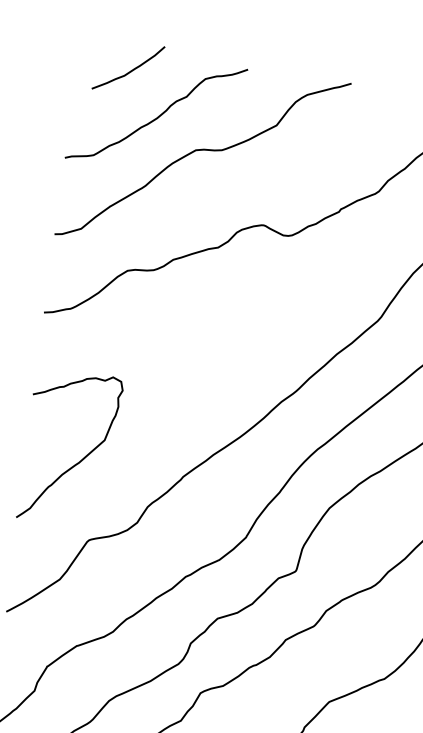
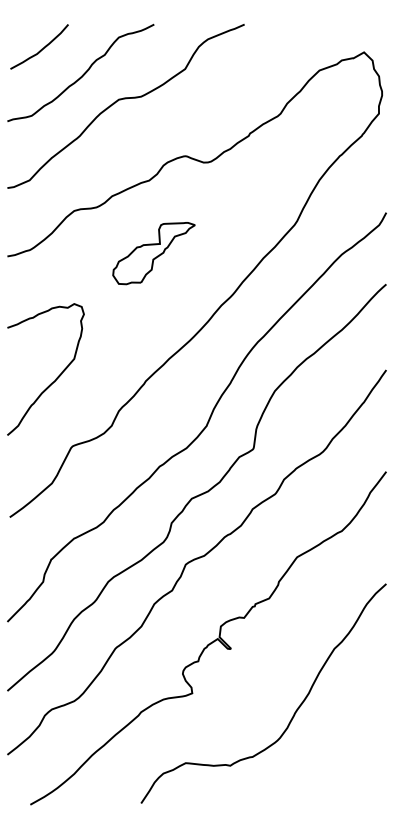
curve: (130, 70) -> (41, 48), moved
part: (211, 331) -> (153, 253), added

